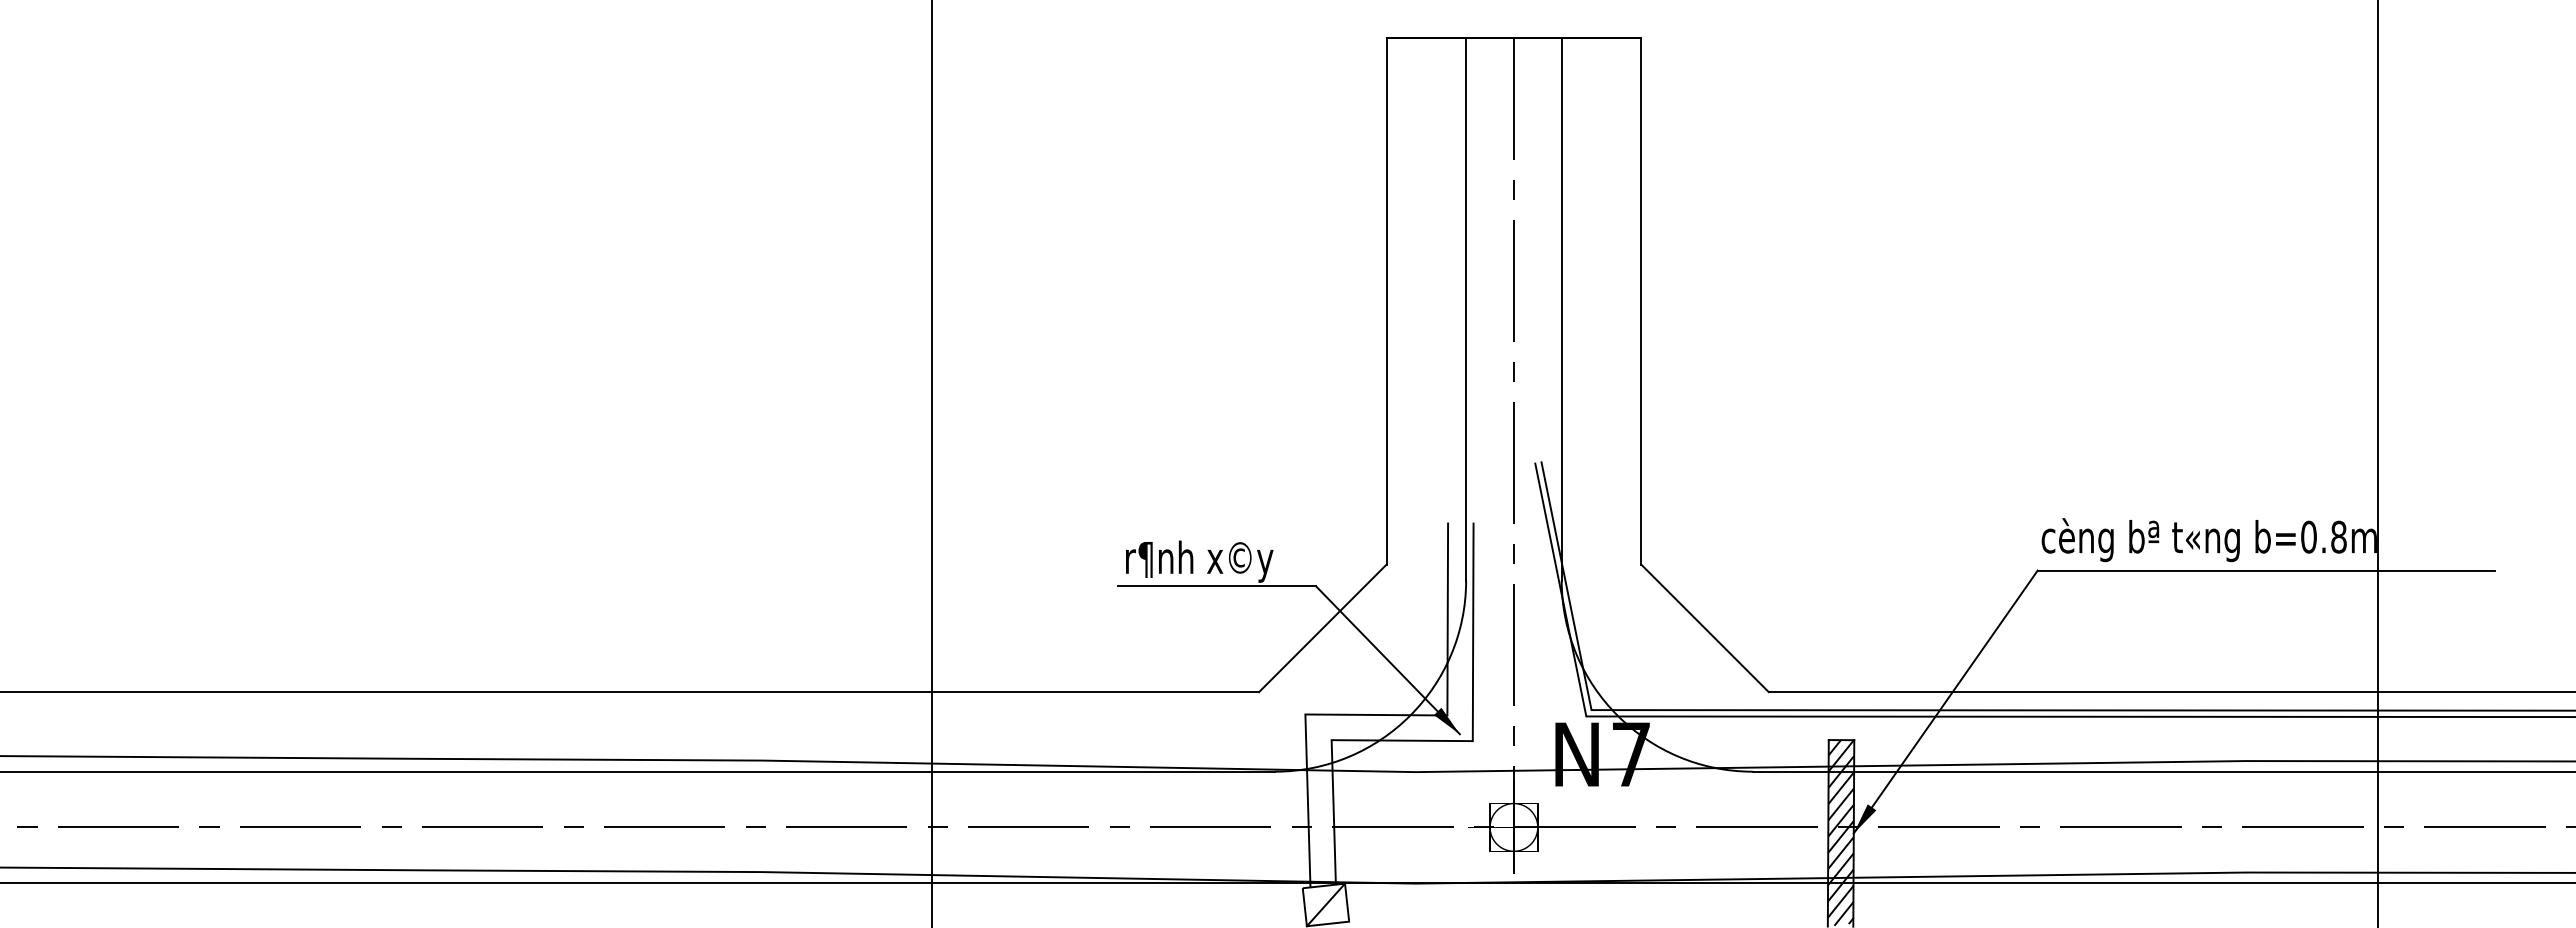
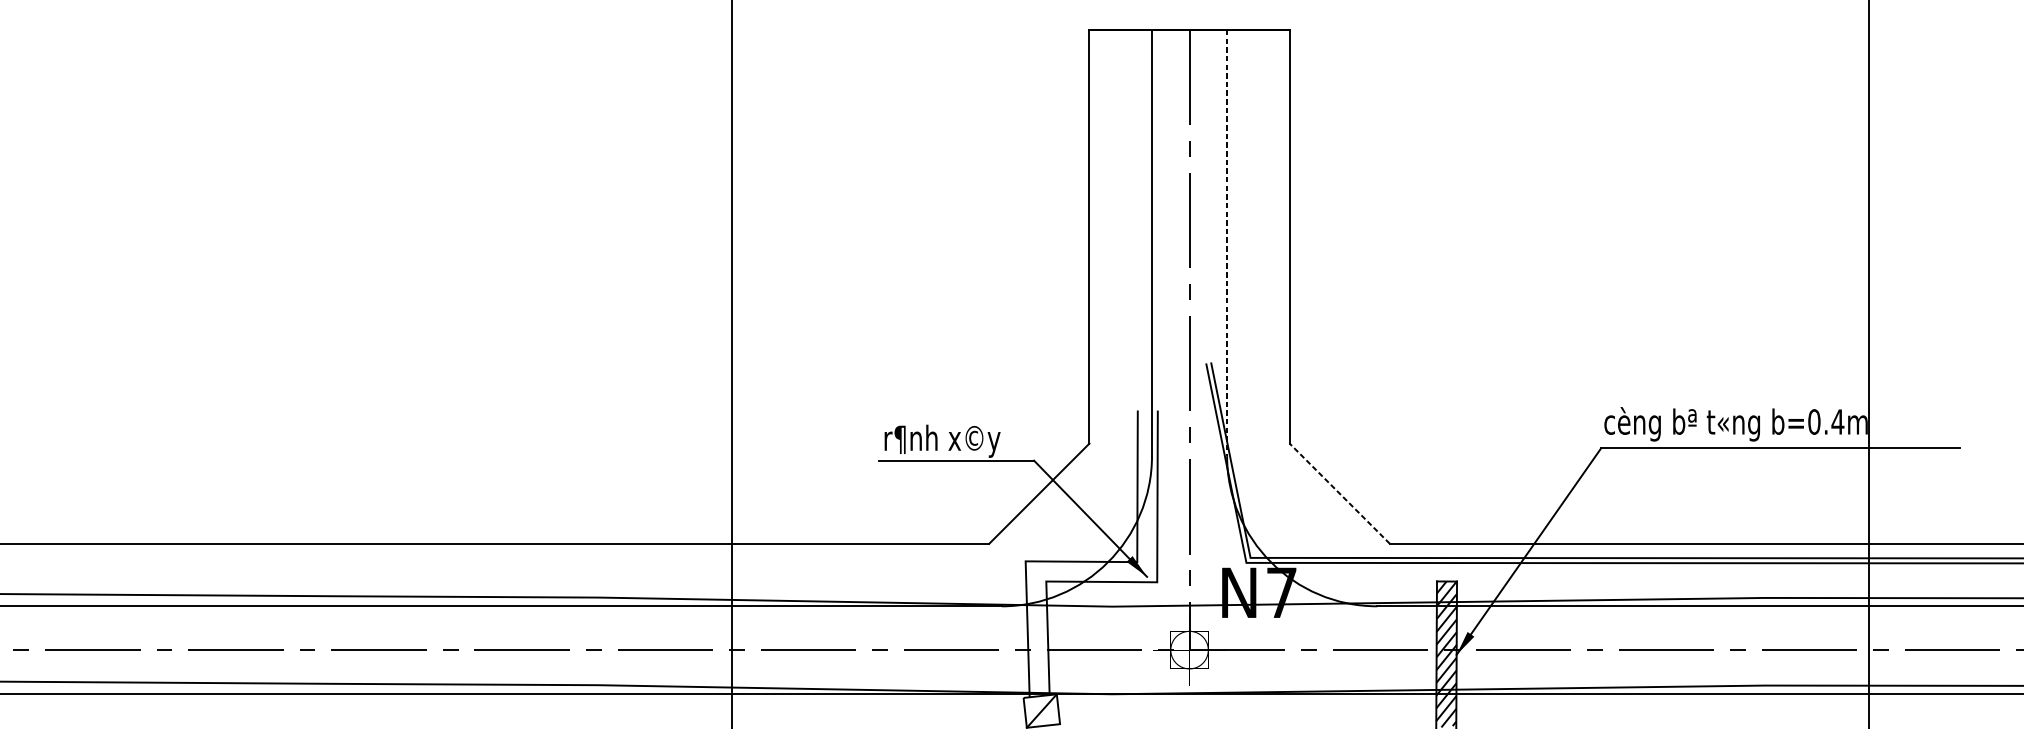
line: (1561, 309) -> (1226, 243), solid -> dashed
text: (2338, 536) -> (1837, 421), b=0.8m -> b=0.4m
line: (1704, 628) -> (1339, 493), solid -> dashed

